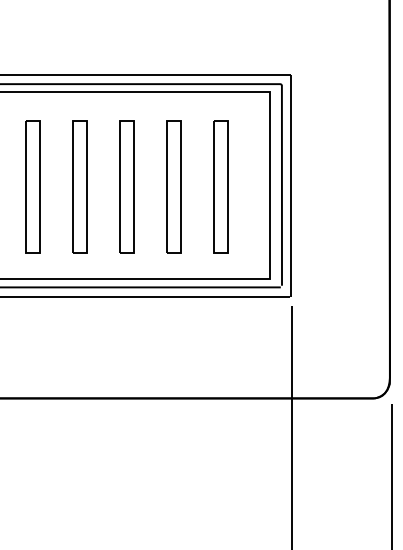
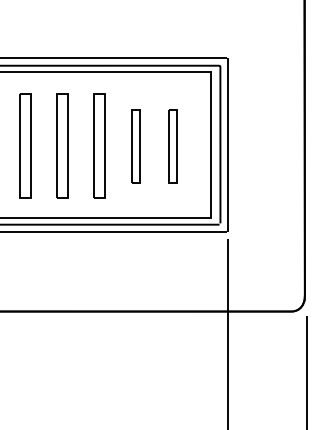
part: (173, 186) -> (135, 145), size x0.7
part: (220, 186) -> (172, 145), size x0.7

